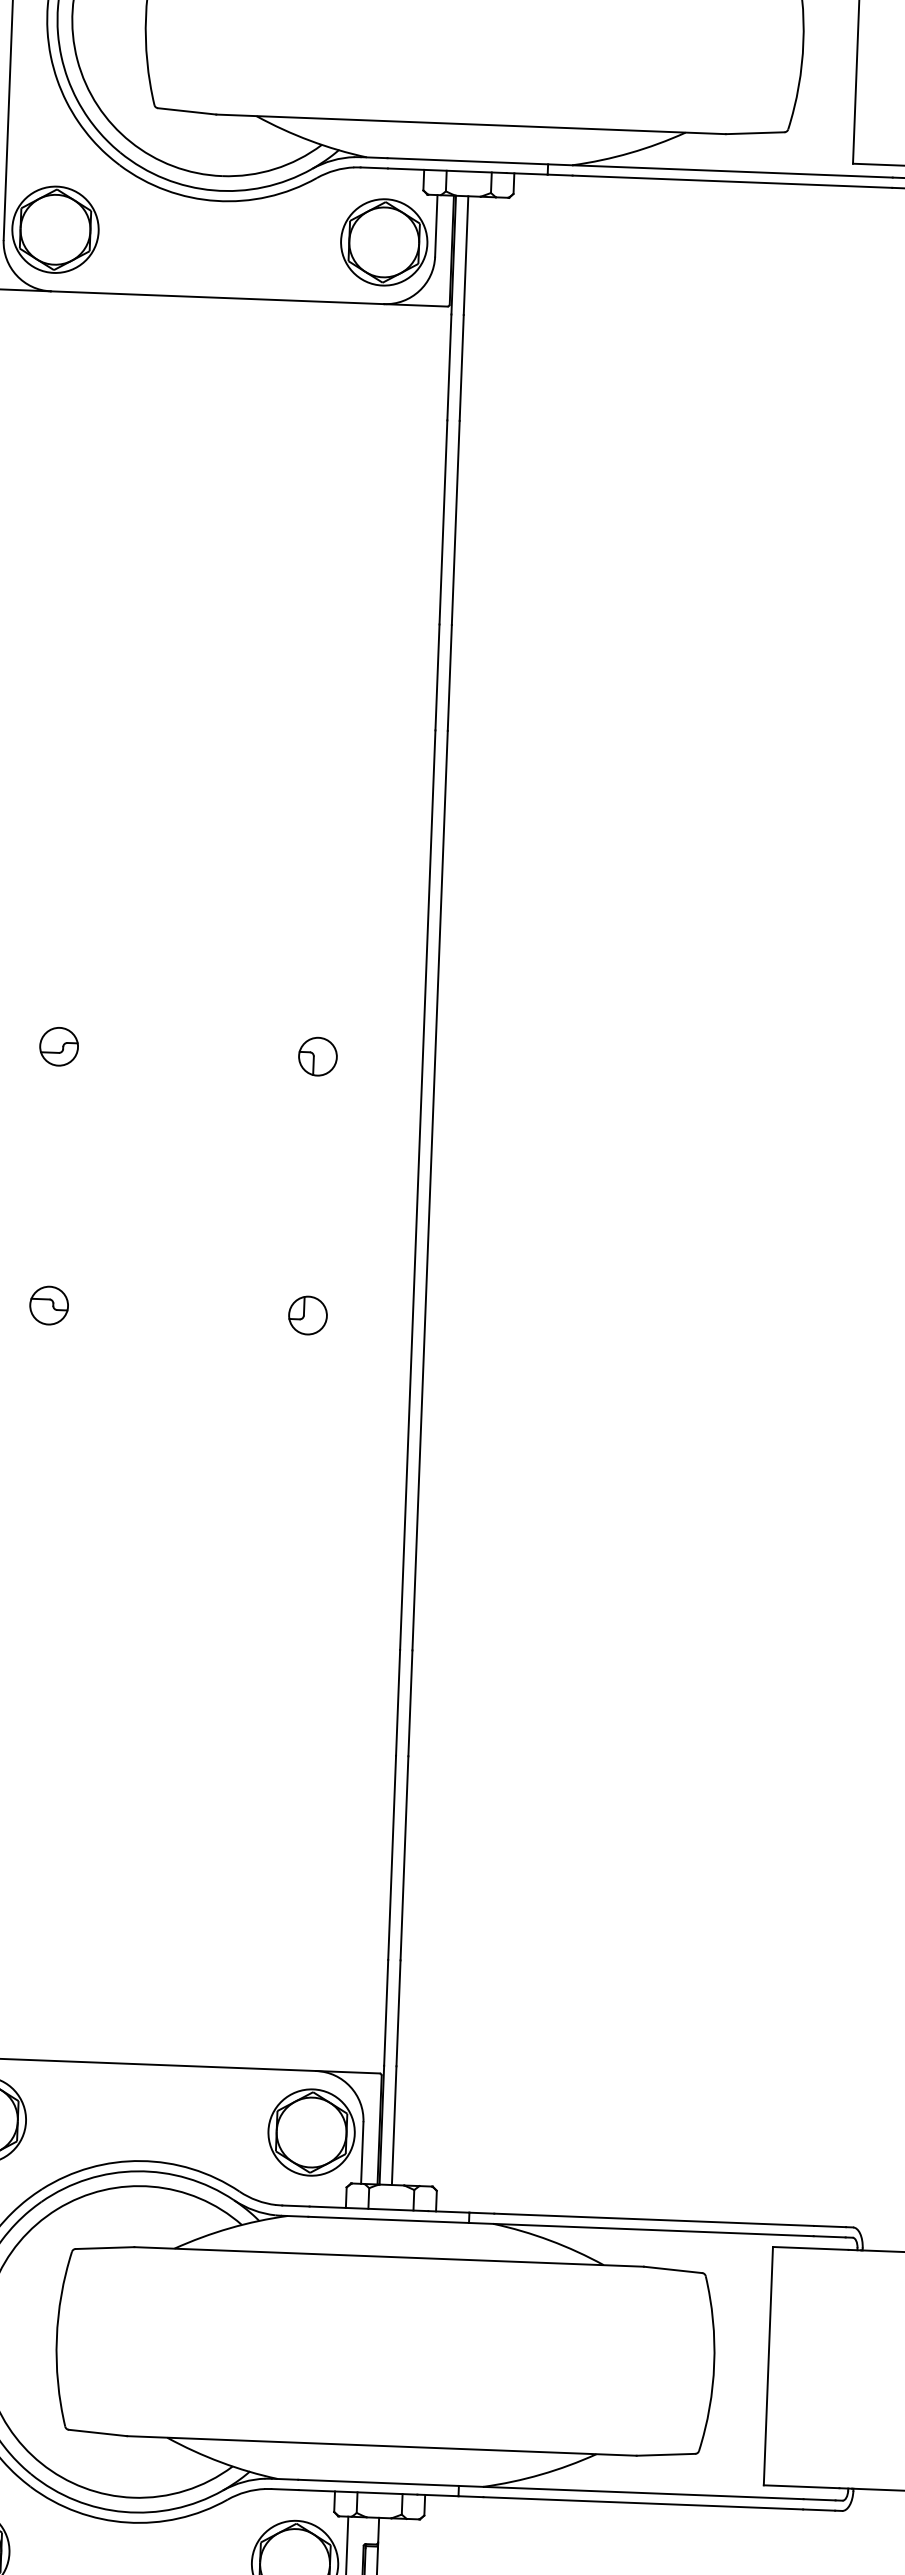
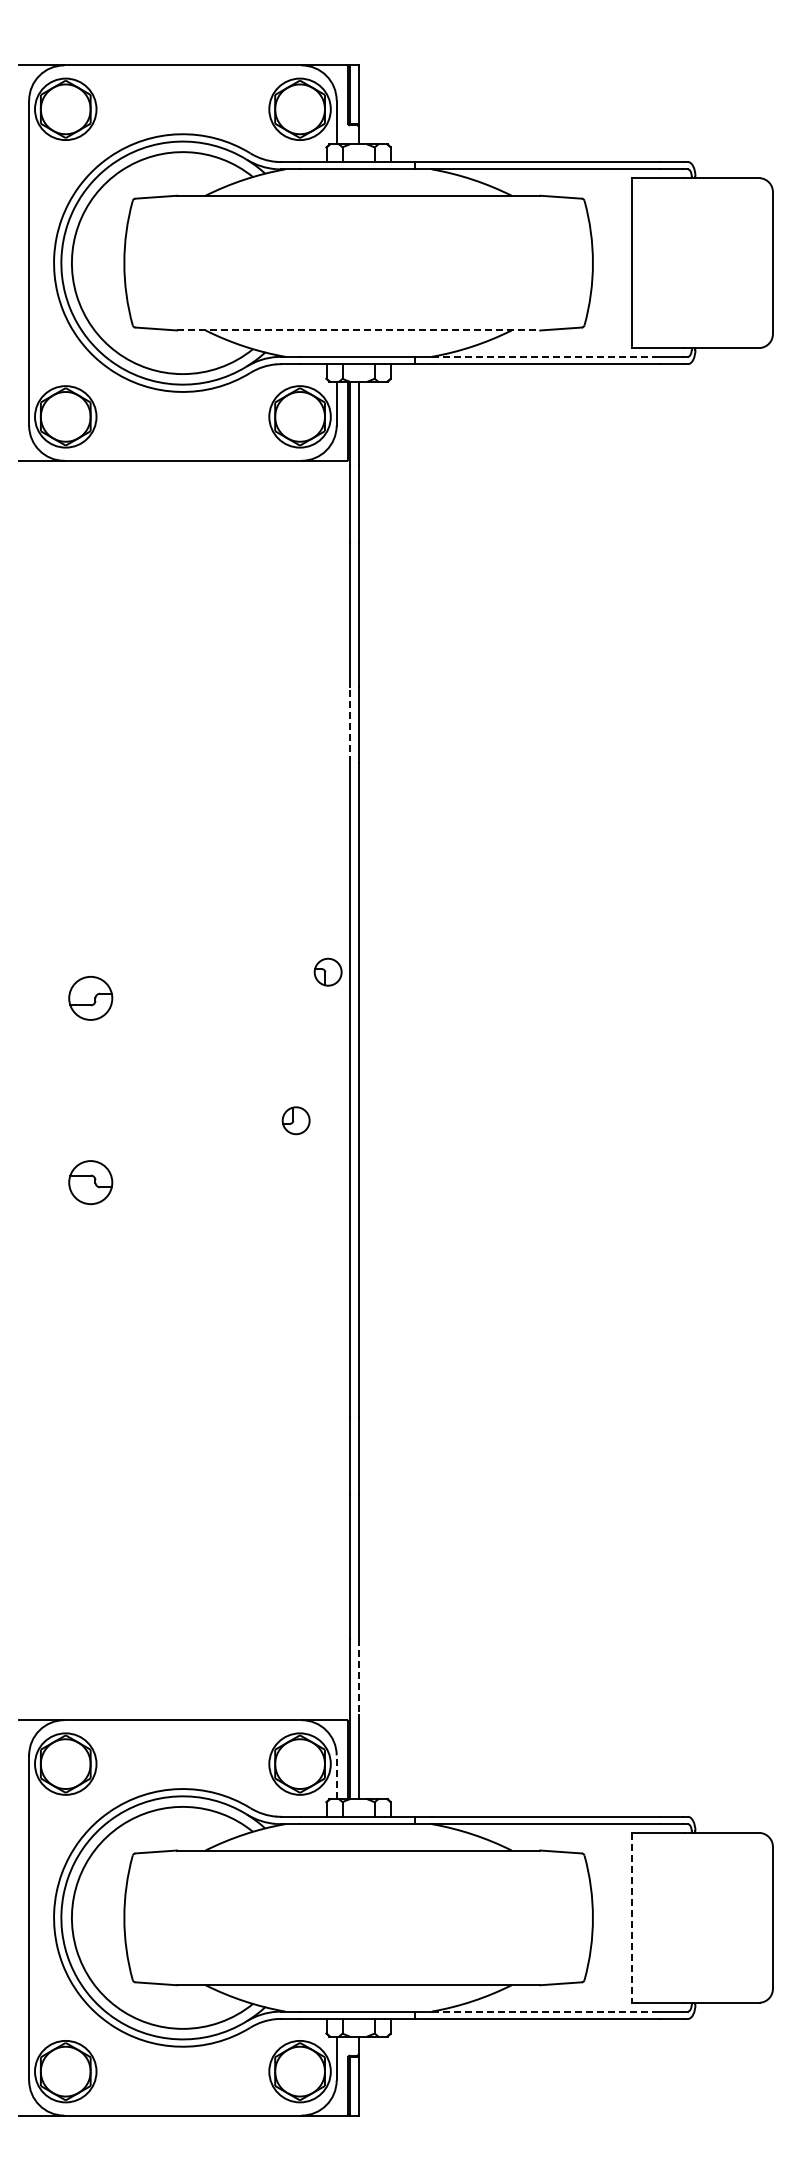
line: (470, 124) -> (358, 330), solid -> dashed
line: (733, 170) -> (546, 356), solid -> dashed
line: (436, 678) -> (349, 725), solid -> dashed
part: (58, 1045) -> (90, 997), size x1.6
part: (317, 1055) -> (327, 971), moved
part: (48, 1305) -> (90, 1182), size x1.6
part: (307, 1315) -> (295, 1120), moved
line: (398, 2012) -> (358, 1676), solid -> dashed
line: (362, 2153) -> (336, 1777), solid -> dashed
line: (768, 2365) -> (631, 1917), solid -> dashed
line: (644, 2492) -> (546, 2011), solid -> dashed

